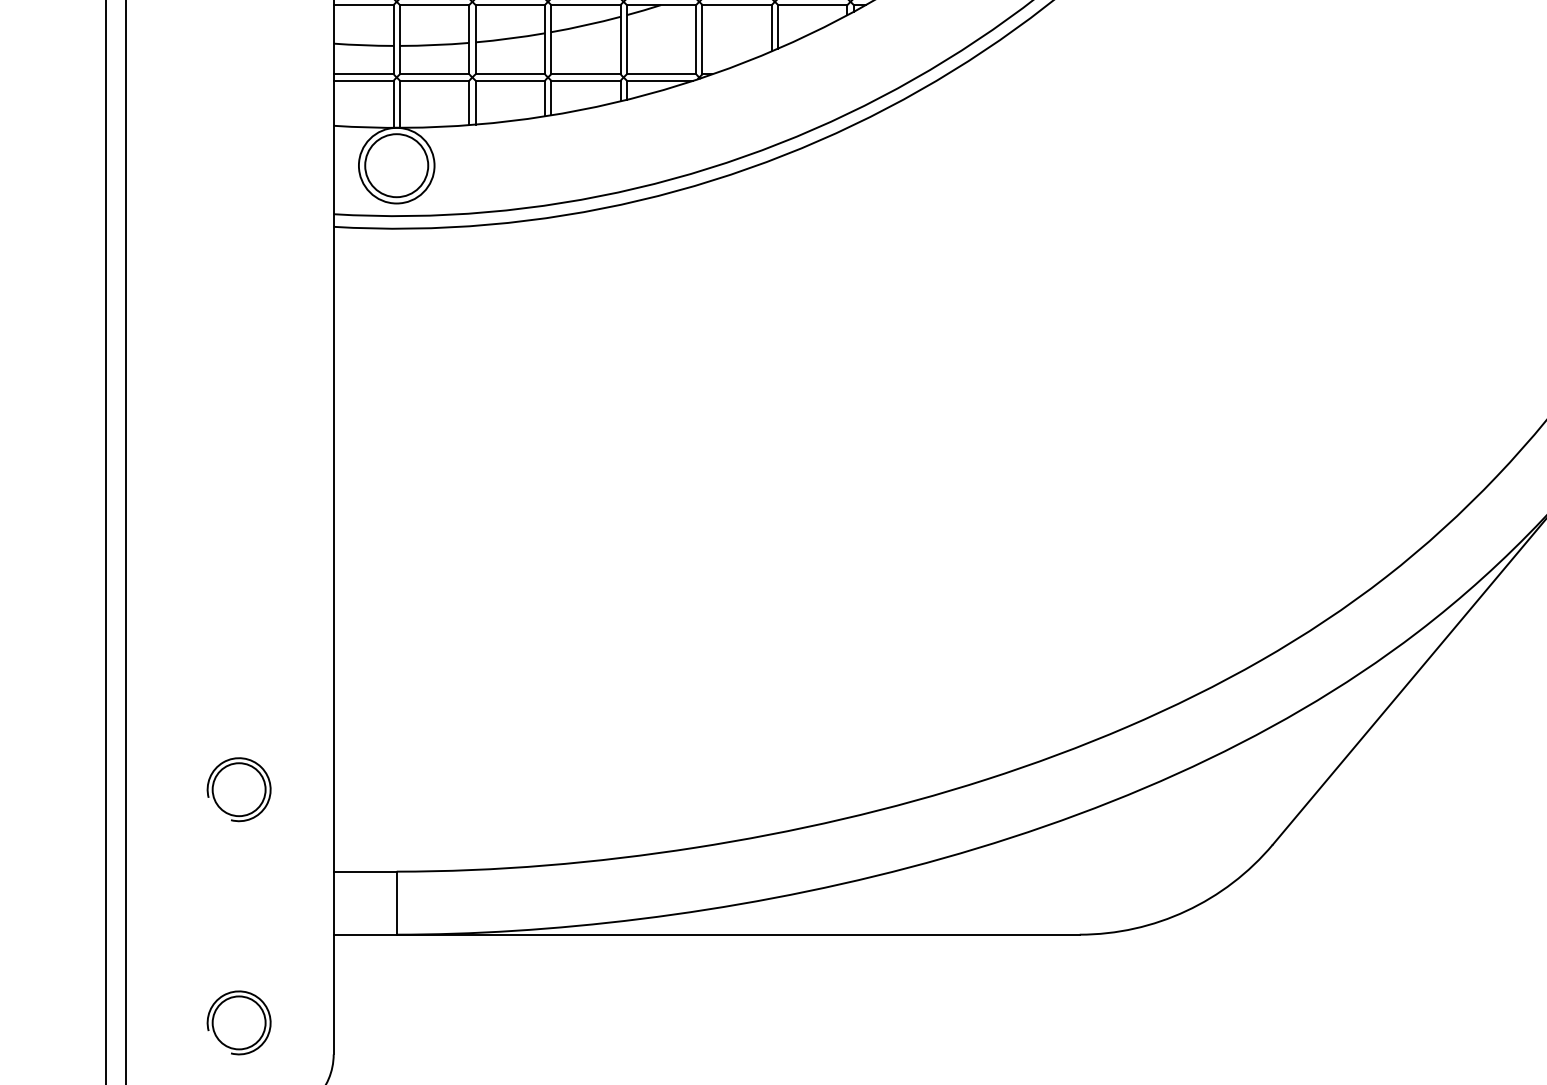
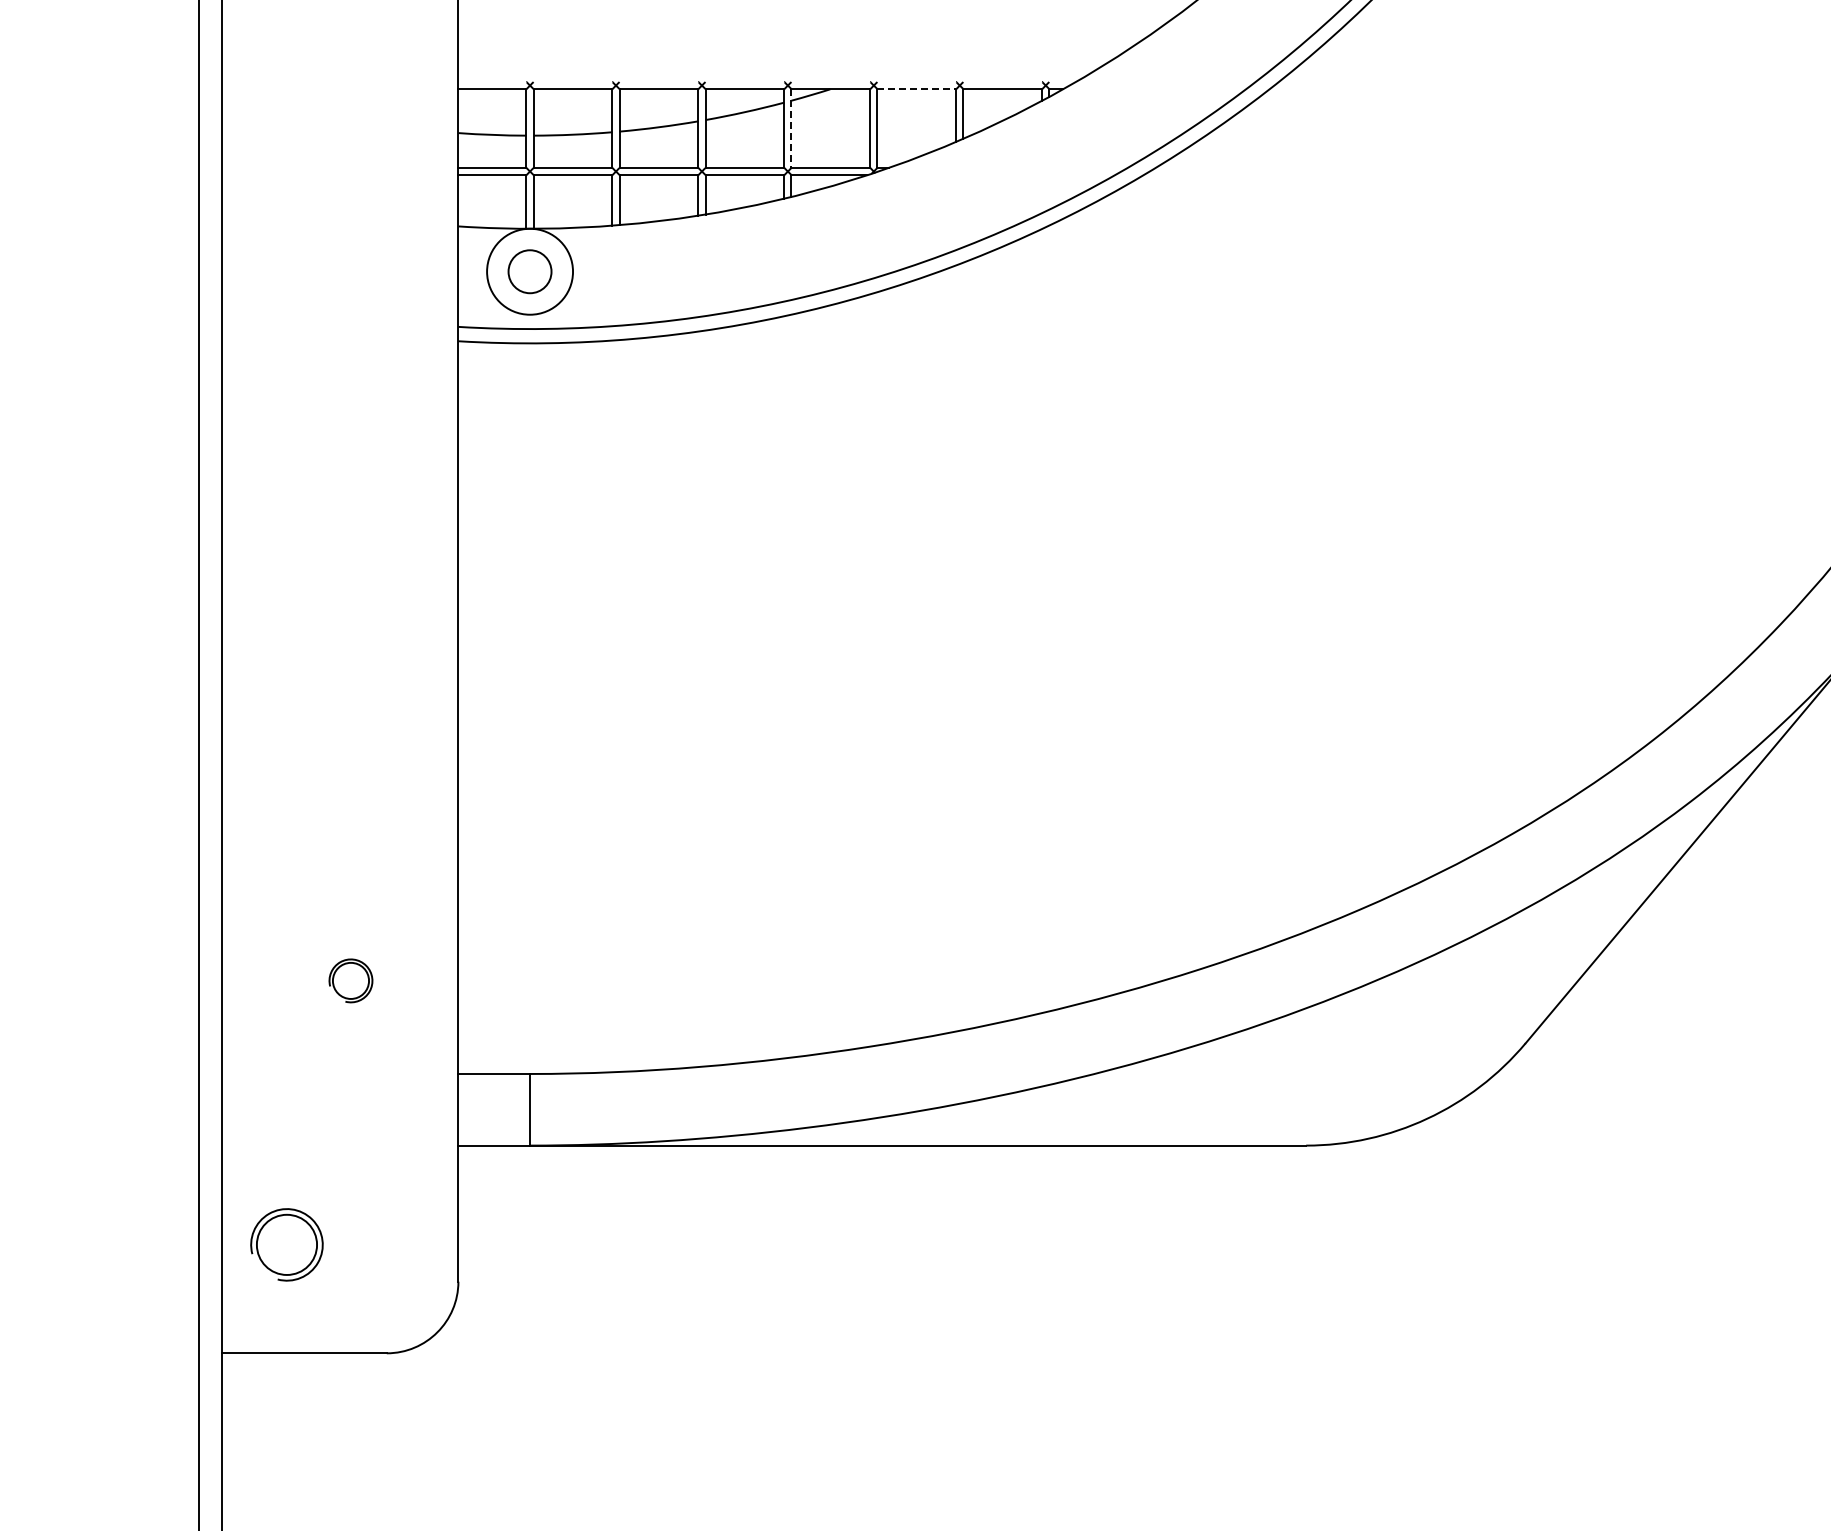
line: (737, 5) -> (917, 89), solid -> dashed
line: (626, 40) -> (791, 129), solid -> dashed
circle: (396, 165) -> (529, 271), size x0.6
part: (238, 789) -> (350, 980), size x0.6
part: (238, 1022) -> (286, 1244), moved

